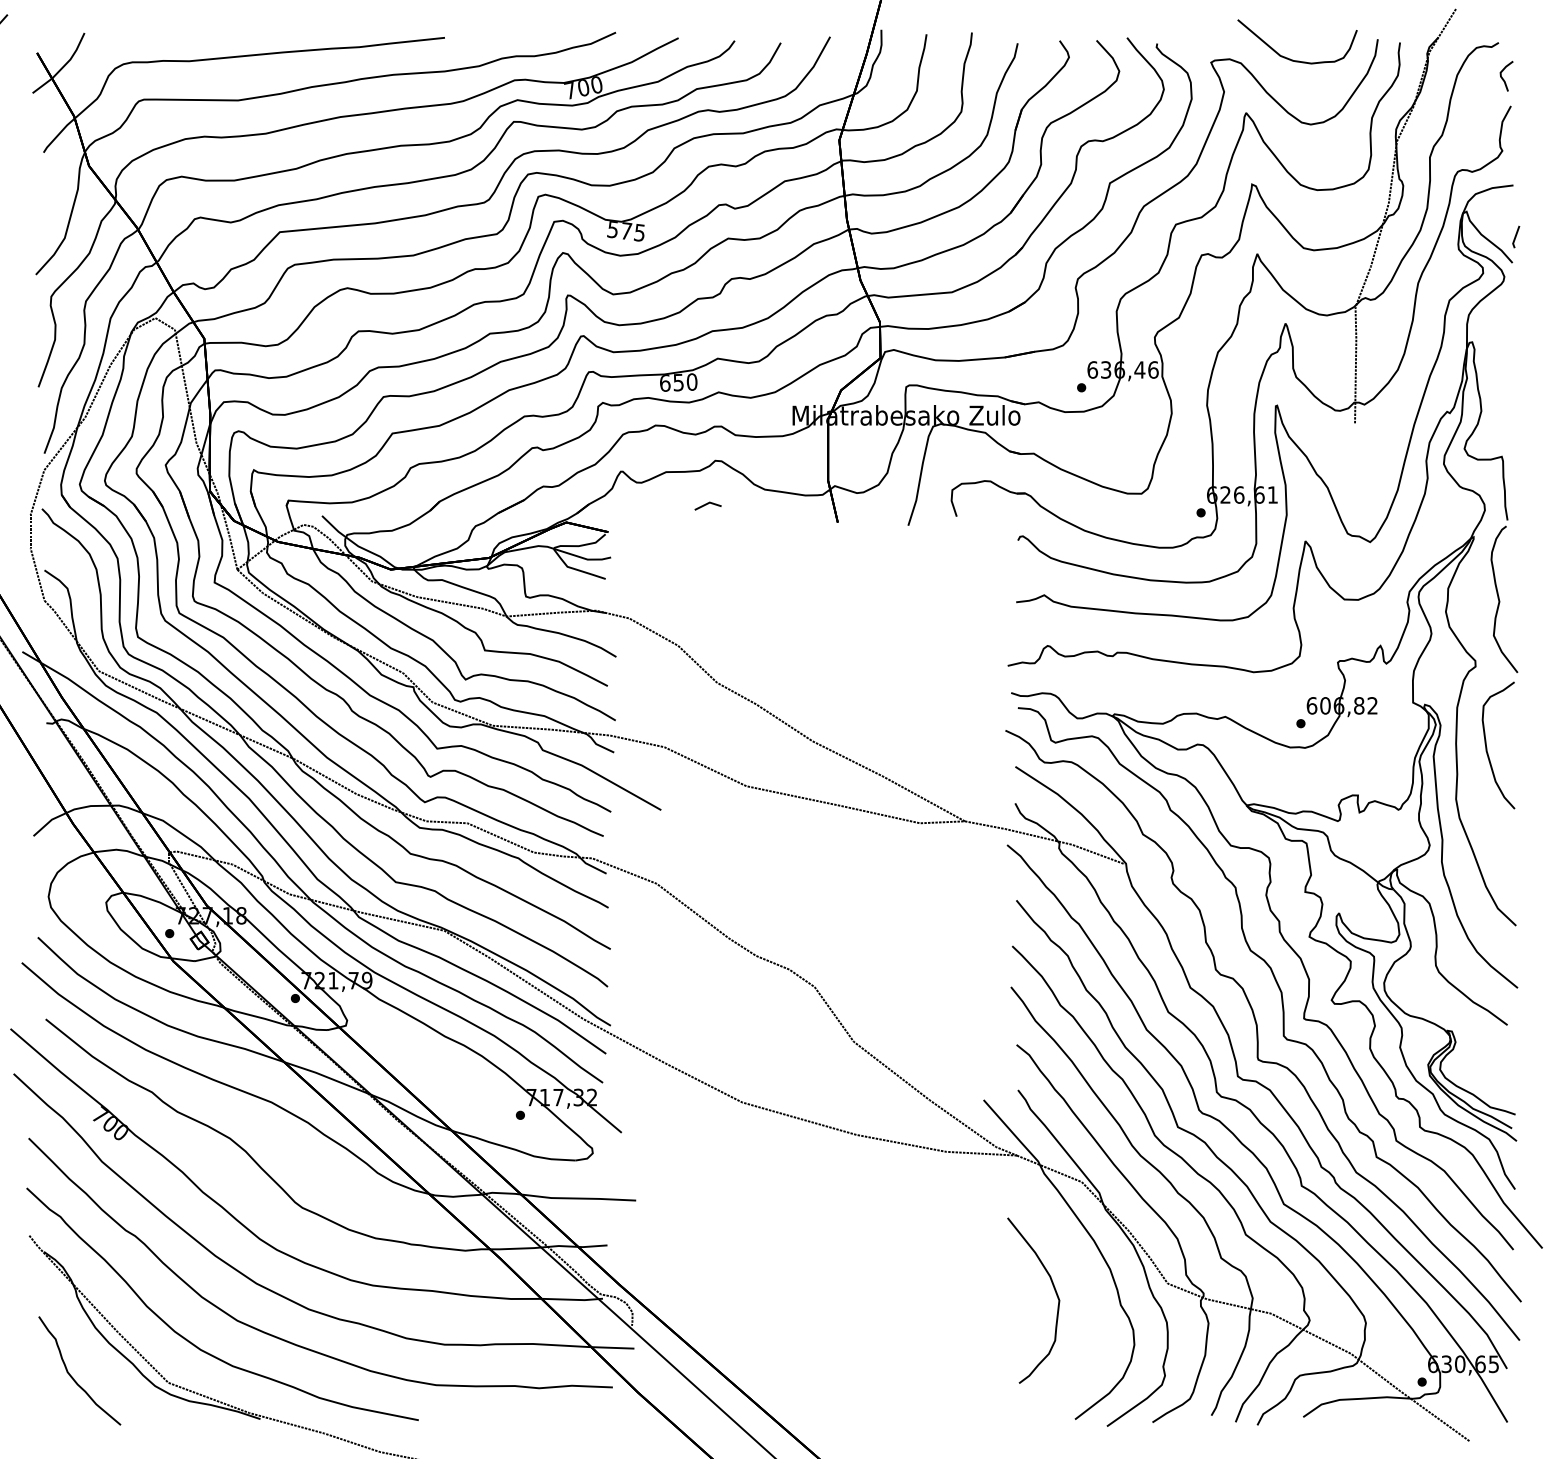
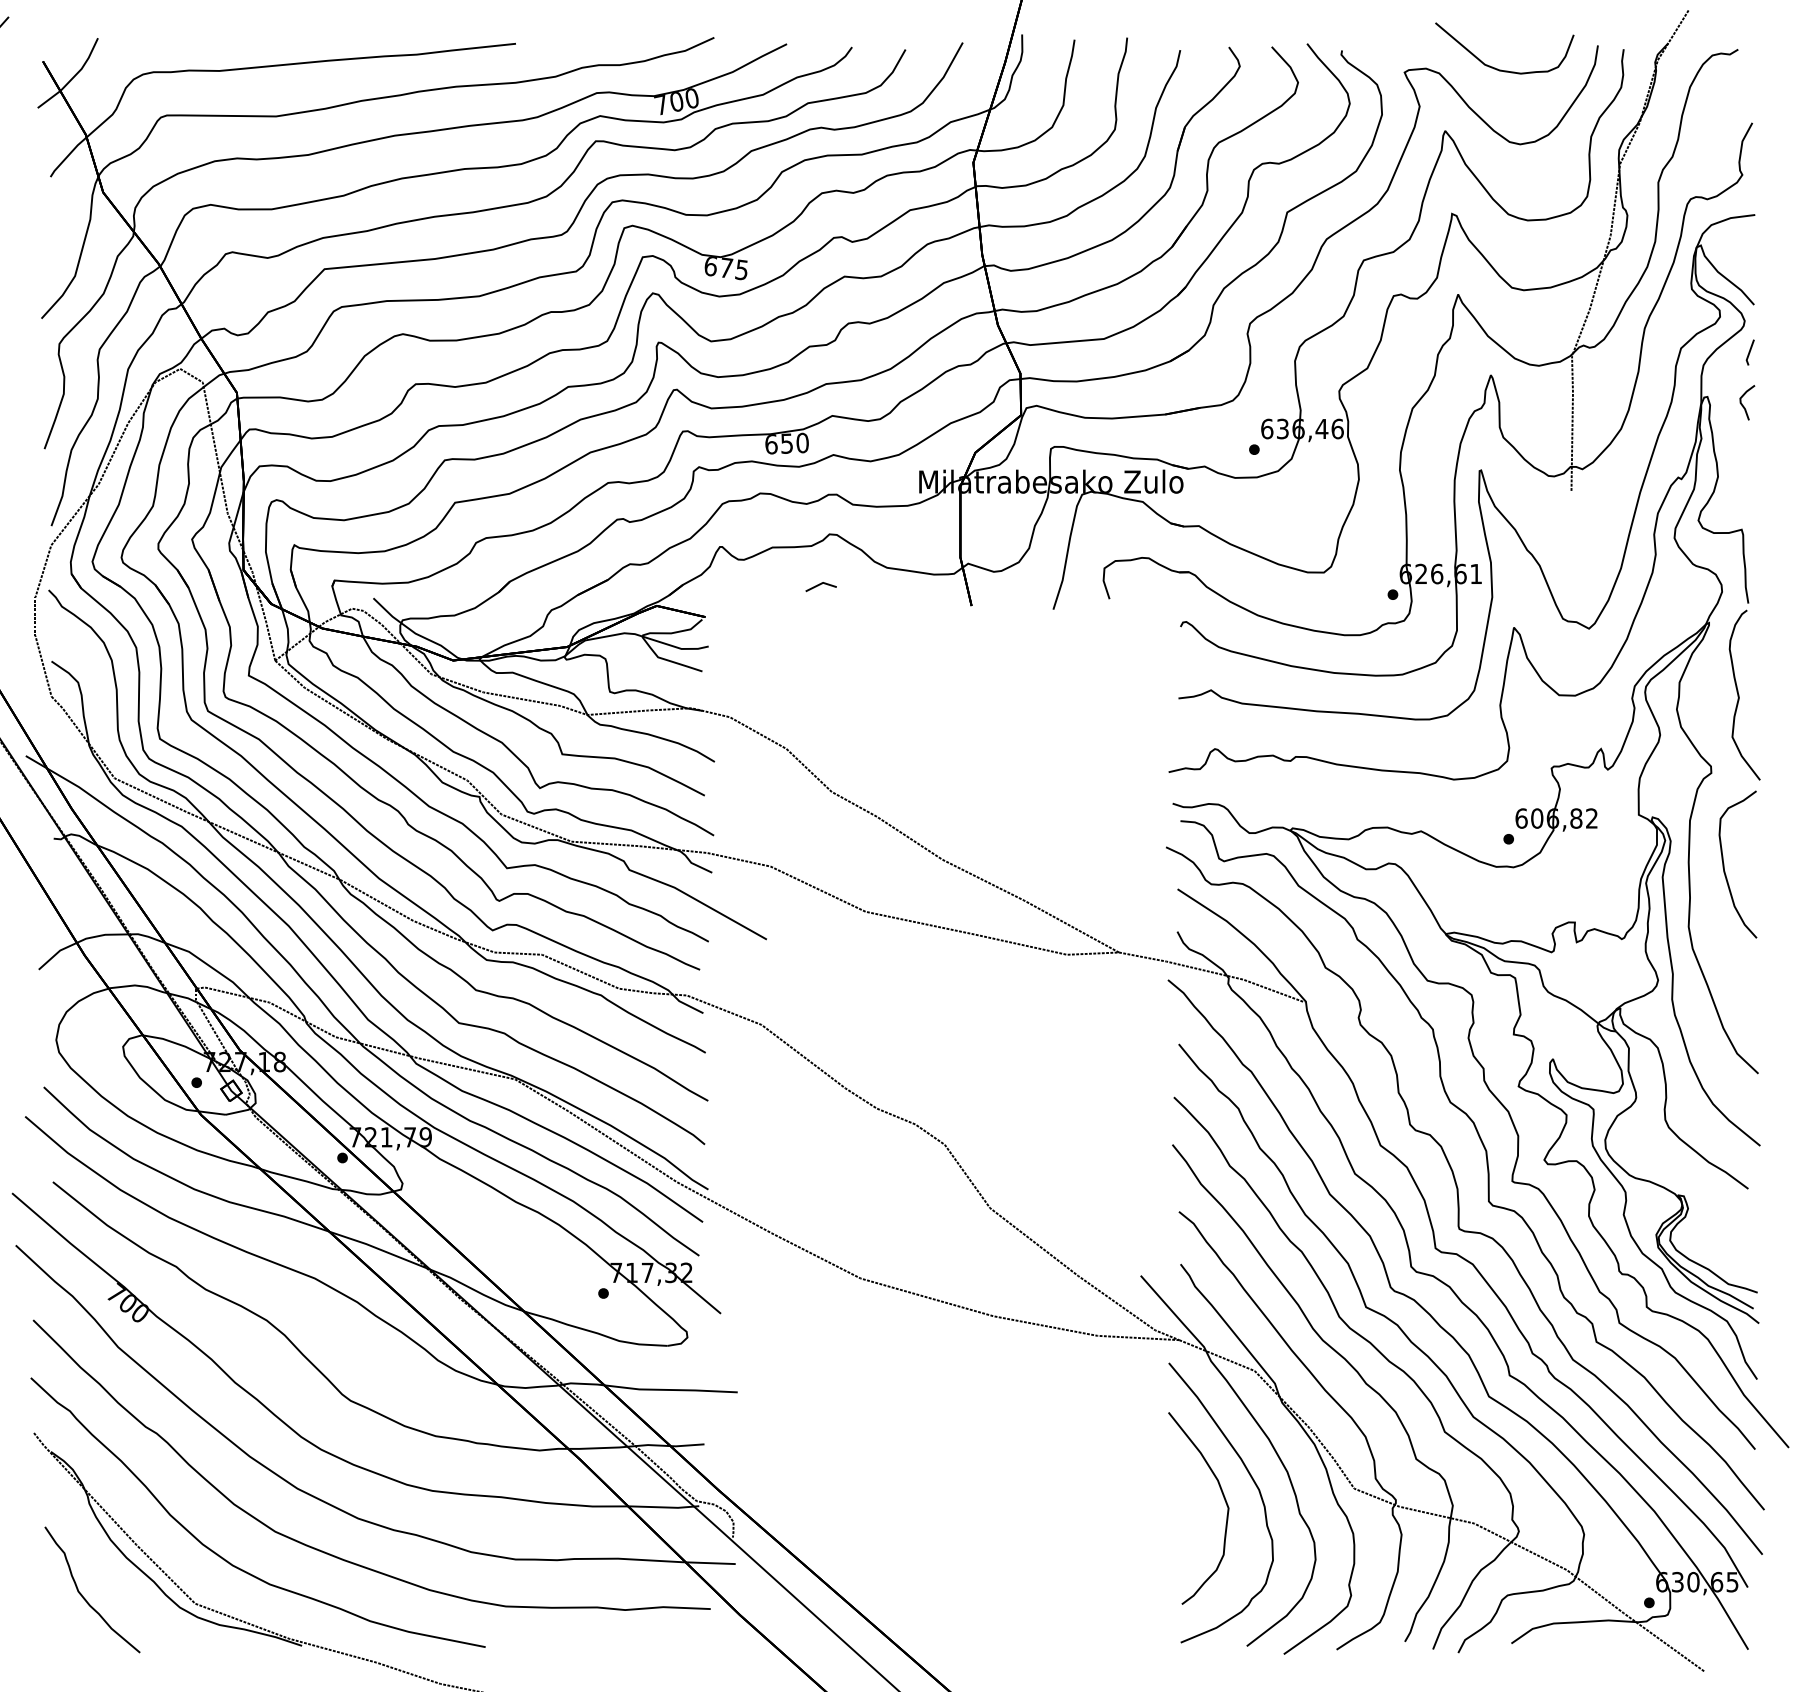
curve: (1503, 78) -> (1743, 405), moved
text: (612, 229) -> (710, 266), 575 -> 675
line: (1516, 236) -> (1750, 351), moved
part: (1082, 1281) -> (1255, 1486), added

